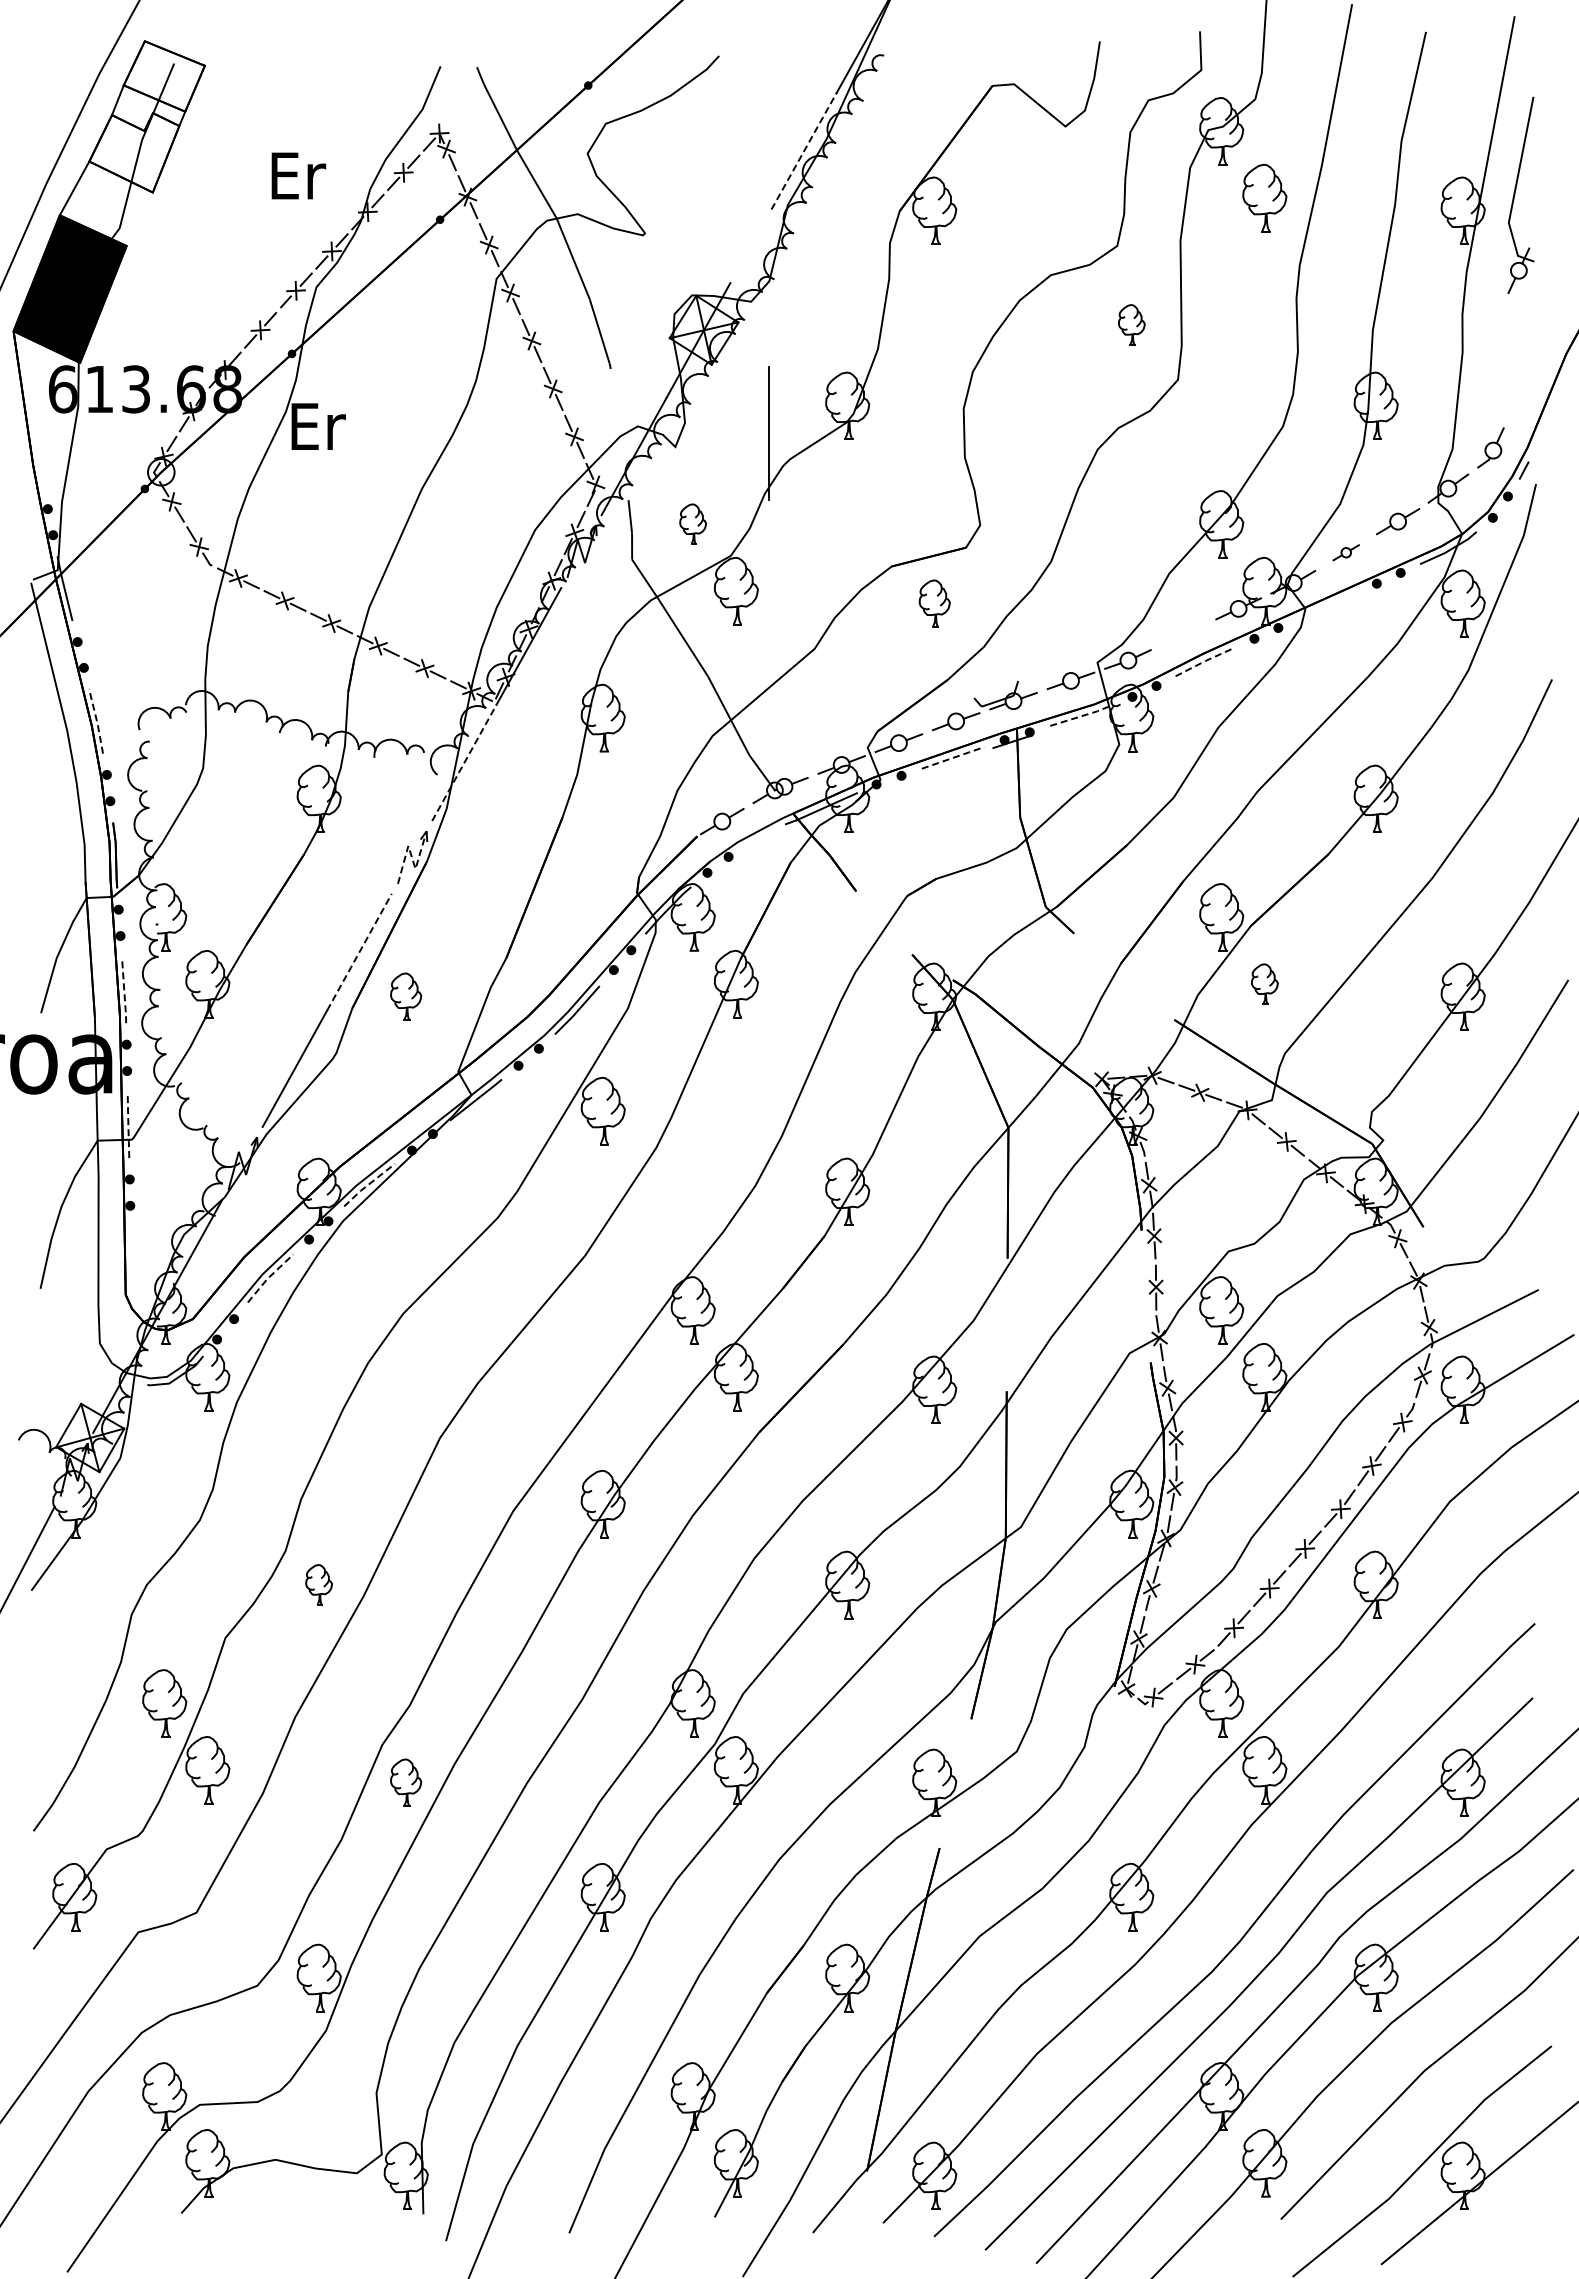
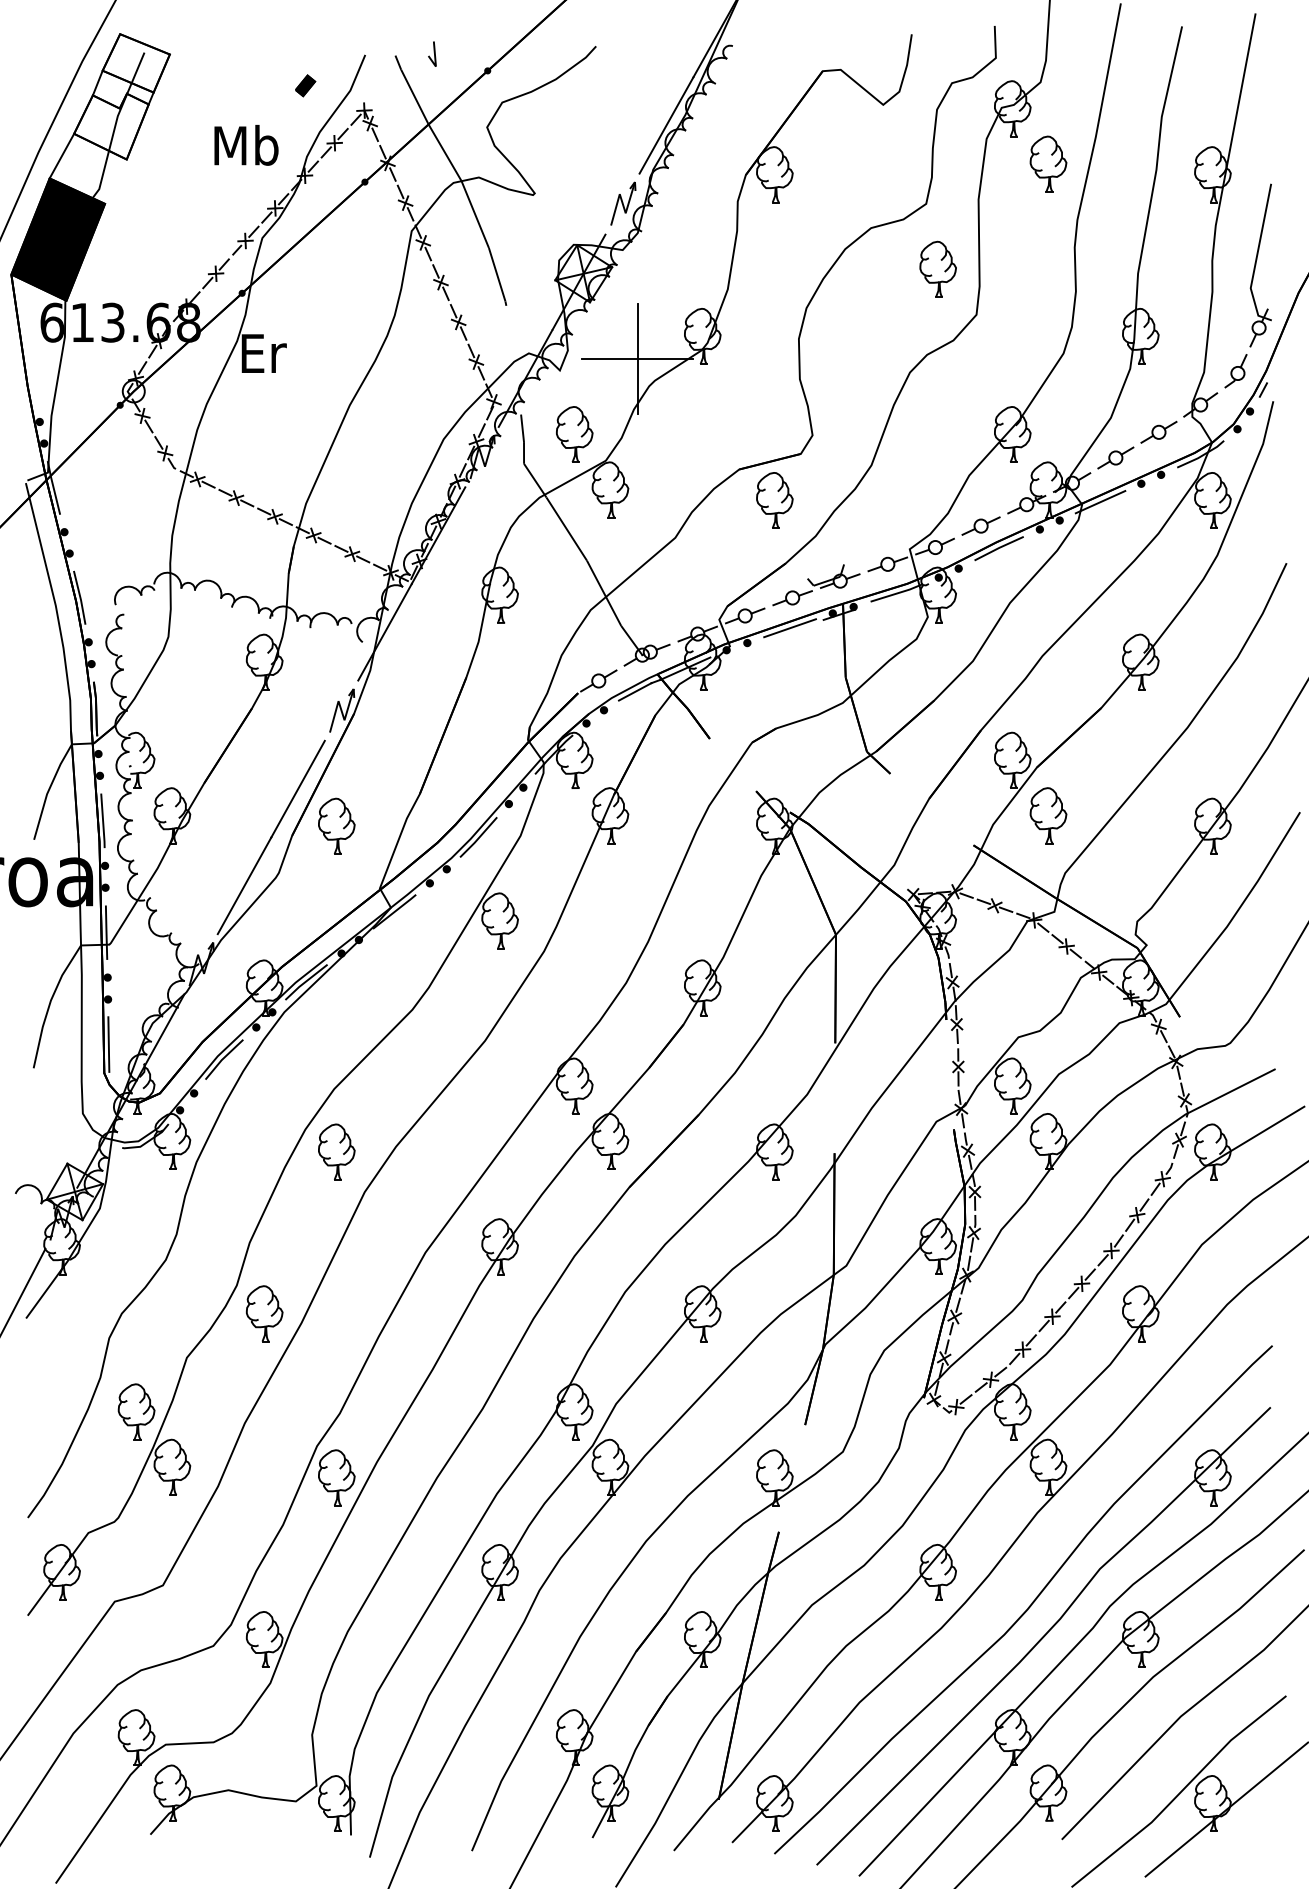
line: (523, 65) -> (434, 54), added
part: (368, 103) -> (305, 85), added
line: (804, 151) -> (666, 125), dashed -> solid
text: (296, 175) -> (245, 145), Er -> Mb
part: (1520, 194) -> (1260, 264), moved
part: (751, 245) -> (623, 203), added
part: (1131, 324) -> (937, 268), size x1.67
line: (768, 433) -> (637, 359), added
part: (692, 524) -> (574, 434), size x1.67
part: (1346, 552) -> (1116, 457), size x1.67
part: (934, 603) -> (774, 500), size x1.43
line: (1327, 605) -> (1100, 501), added
part: (1183, 634) -> (981, 525), added
line: (1205, 661) -> (999, 548), dashed -> solid
line: (1082, 715) -> (897, 593), dashed -> solid
line: (96, 721) -> (80, 598), dashed -> solid
line: (953, 757) -> (790, 627), dashed -> solid
line: (464, 762) -> (385, 632), dashed -> solid
line: (765, 834) -> (634, 691), added
line: (412, 857) -> (342, 710), dashed -> solid
line: (359, 952) -> (298, 789), dashed -> solid
part: (1264, 984) -> (1048, 816), size x1.67
line: (124, 990) -> (103, 820), dashed -> solid
part: (405, 996) -> (336, 825), size x1.43
line: (128, 1124) -> (106, 932), dashed -> solid
line: (368, 1184) -> (305, 981), dashed -> solid
line: (130, 1260) -> (108, 1044), added
line: (268, 1277) -> (222, 1058), dashed -> solid
part: (405, 1389) -> (336, 1151), added
part: (318, 1584) -> (264, 1313), size x1.67
part: (405, 1782) -> (336, 1477), size x1.43

